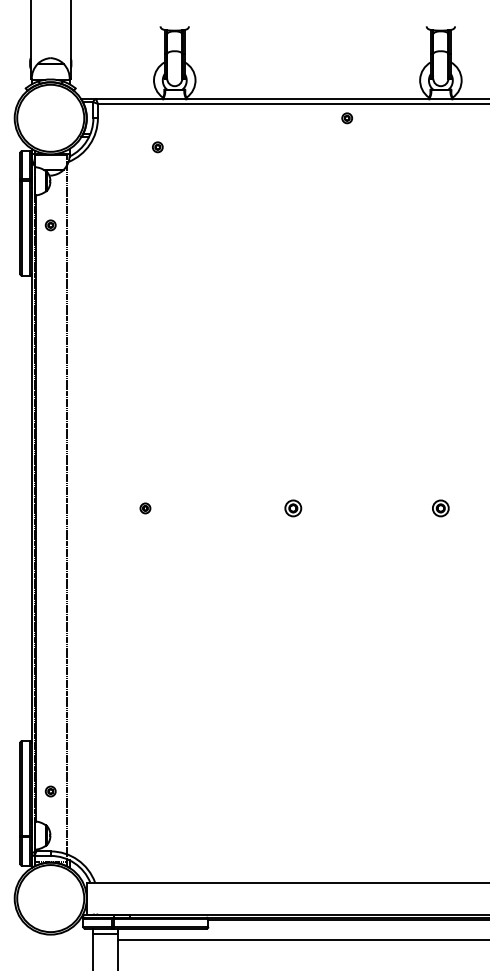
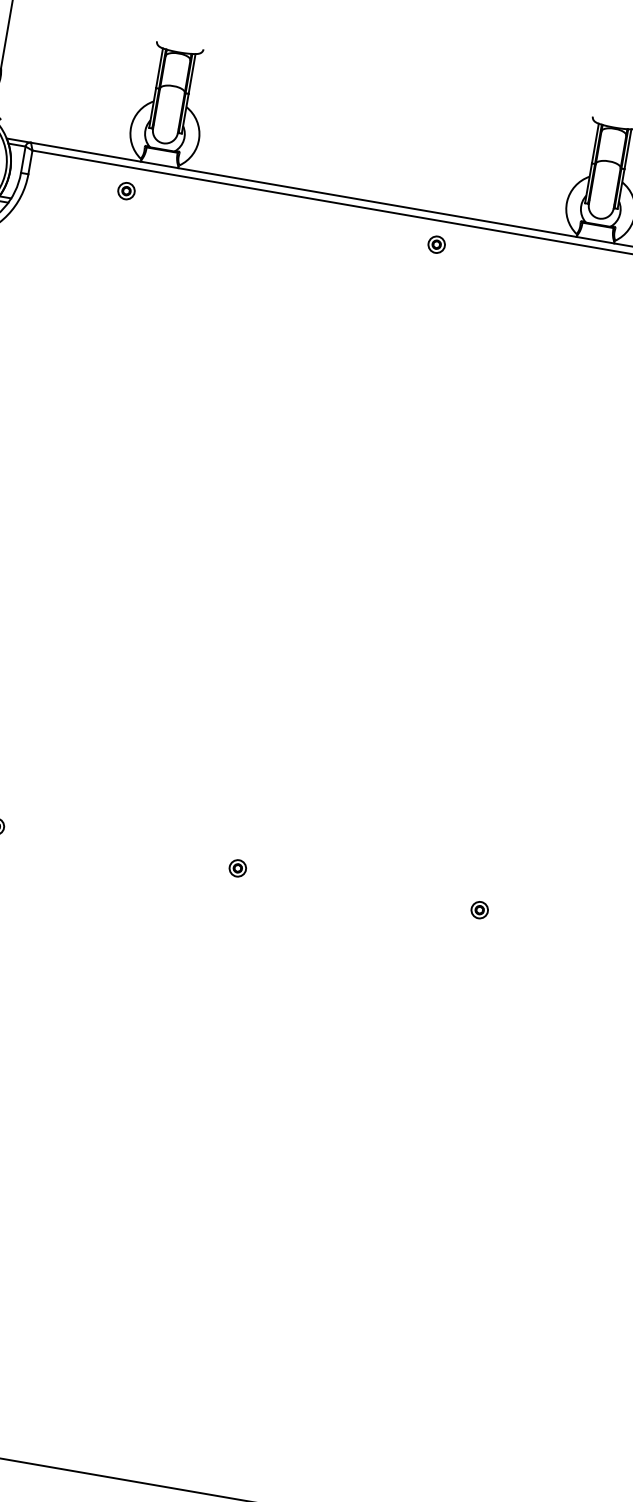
part: (157, 147) -> (125, 191), moved
part: (292, 508) -> (236, 868), size x0.62
part: (440, 508) -> (479, 910), size x0.62

